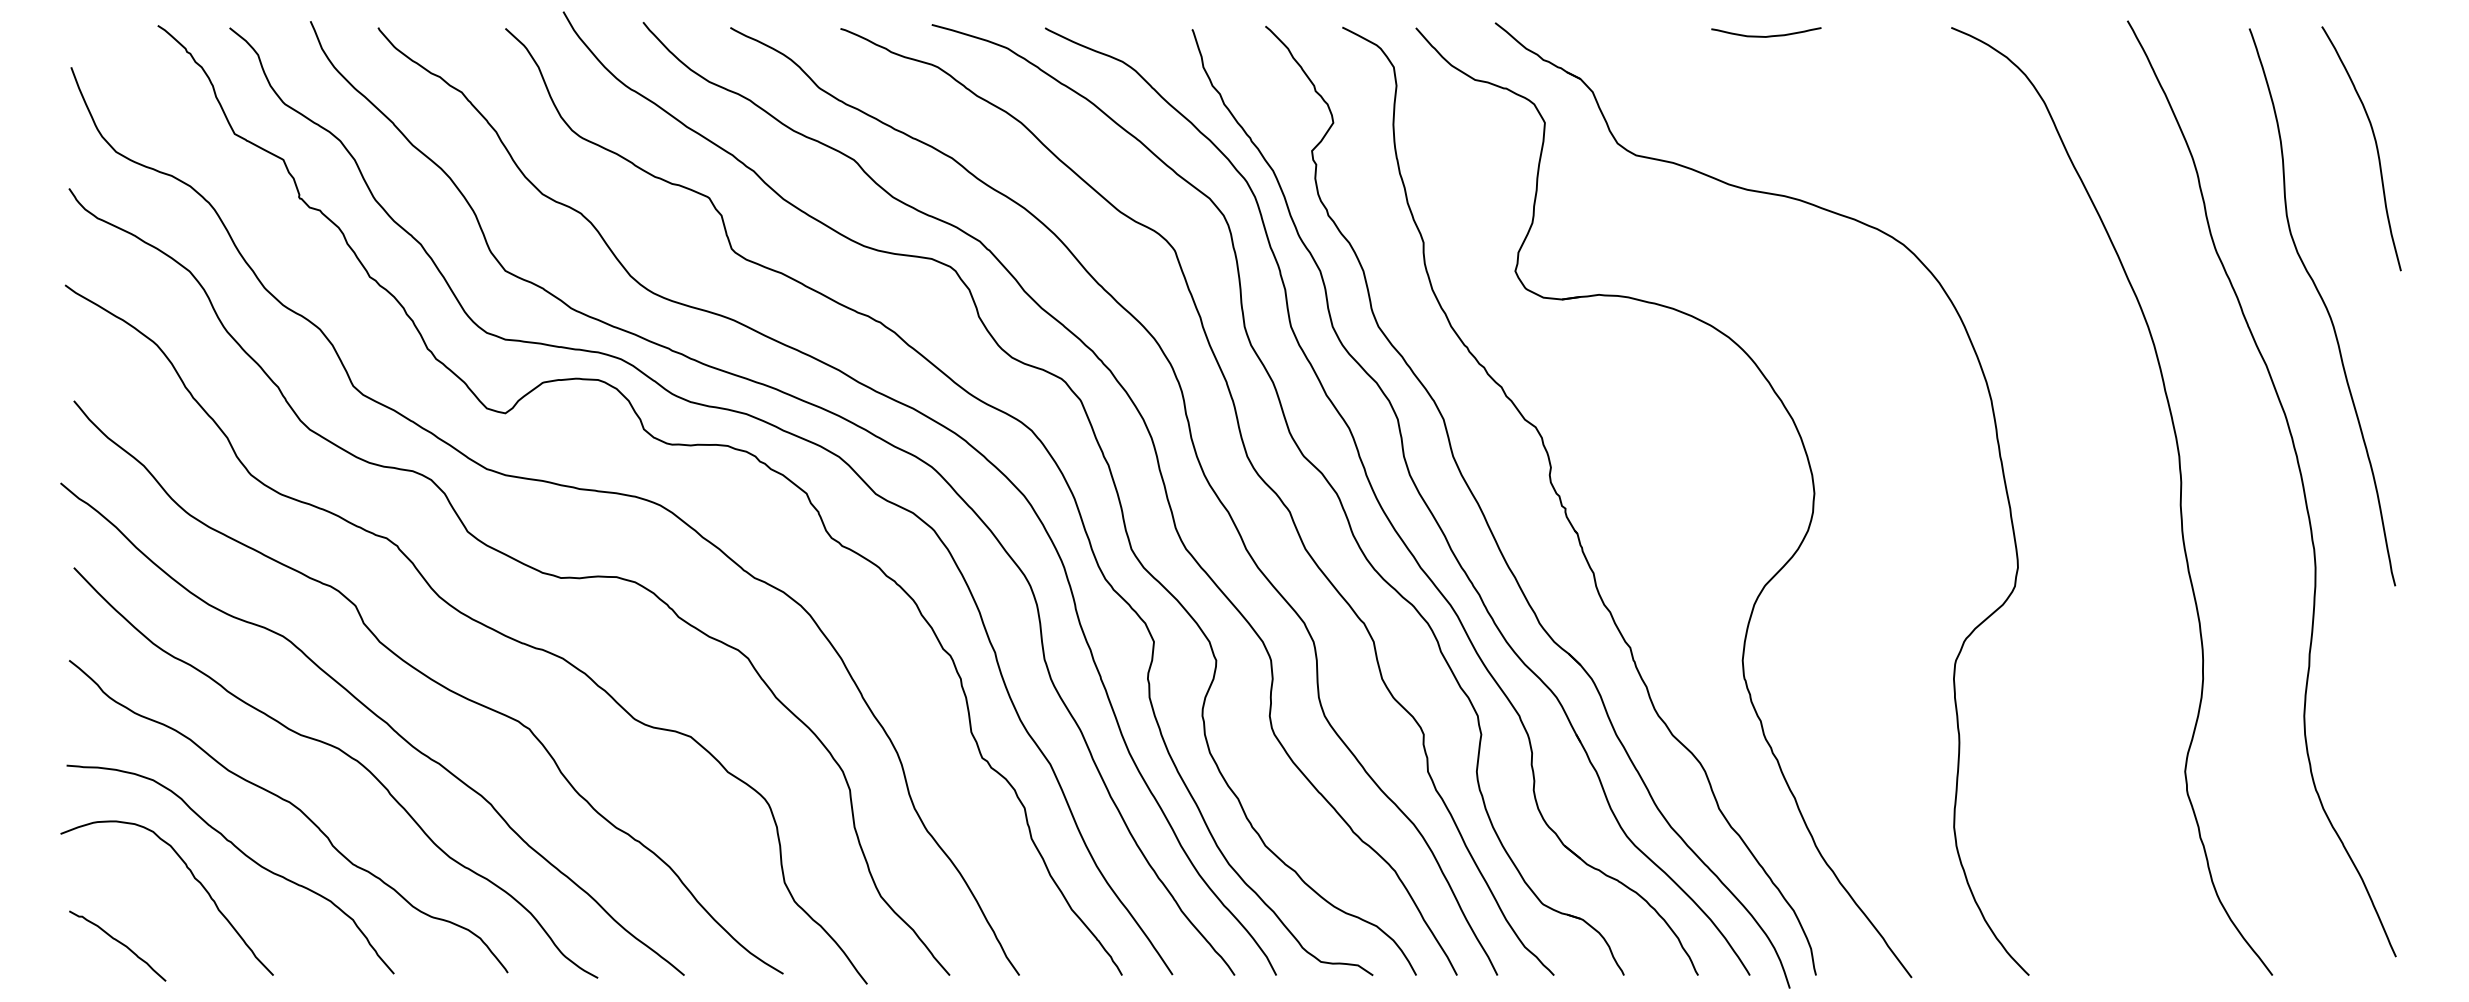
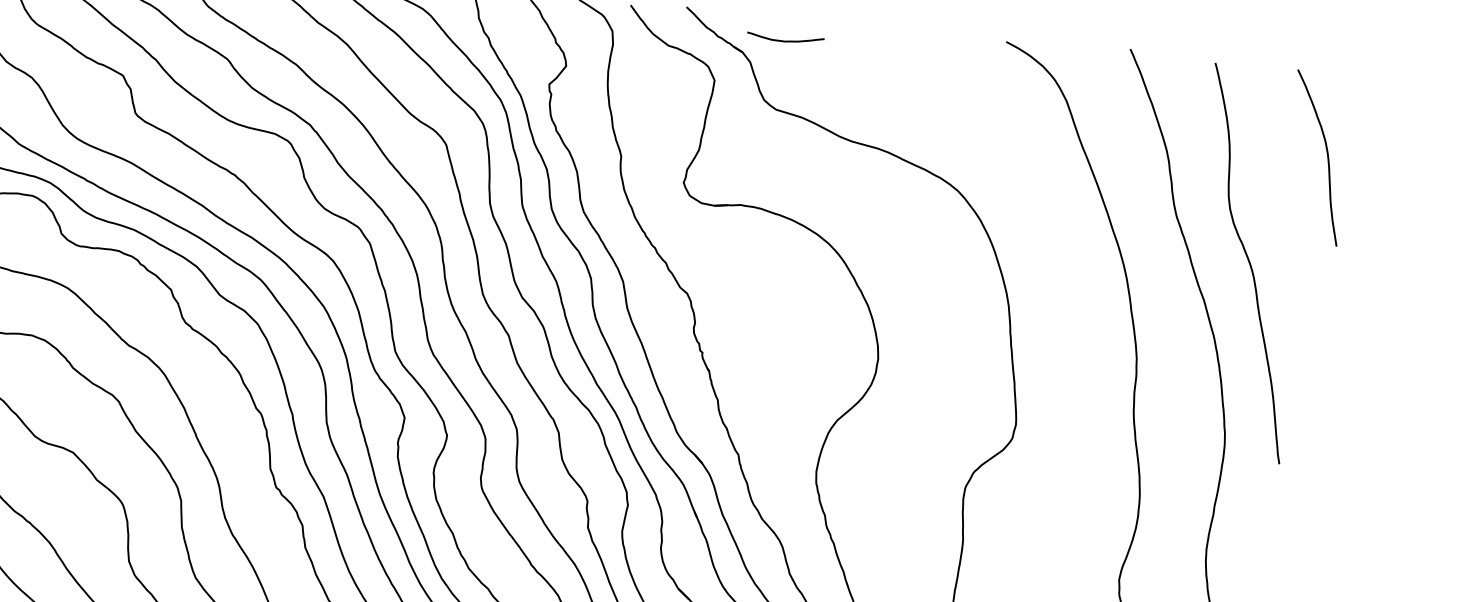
curve: (1767, 35) -> (786, 40), moved
curve: (2375, 145) -> (1327, 156), moved

